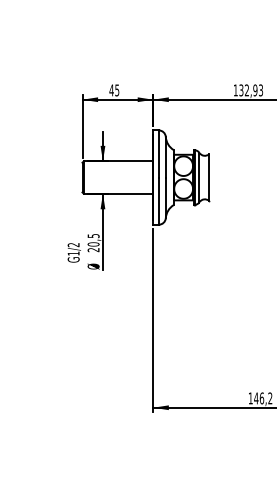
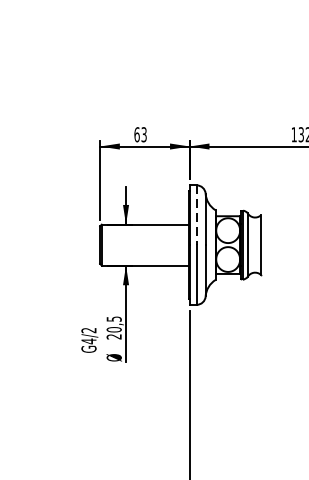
text: (114, 90) -> (140, 134), 45 -> 63
line: (158, 153) -> (196, 214), solid -> dashed
text: (73, 253) -> (88, 341), G1/2 -> G4/2

